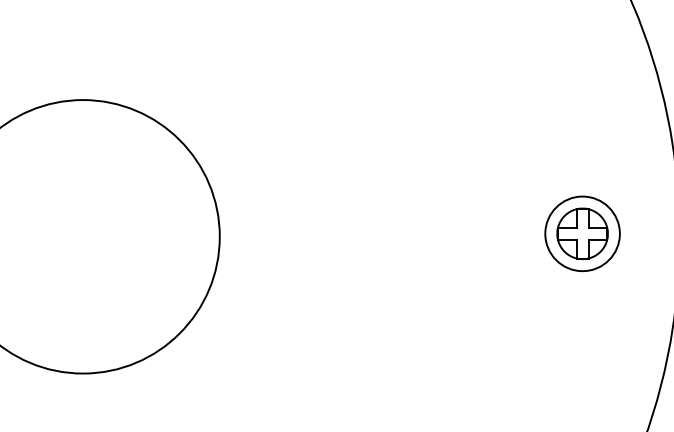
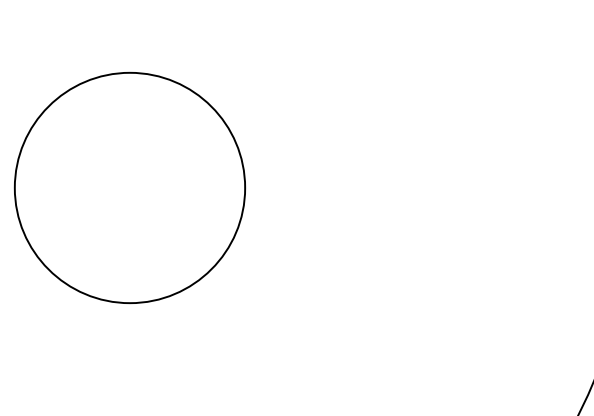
part: (582, 233) -> (550, 185), removed

